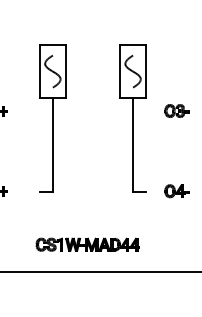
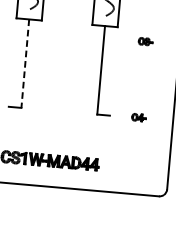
part: (176, 110) -> (145, 41), size x0.6
line: (52, 145) -> (24, 63), solid -> dashed
part: (176, 191) -> (138, 117), size x0.6

